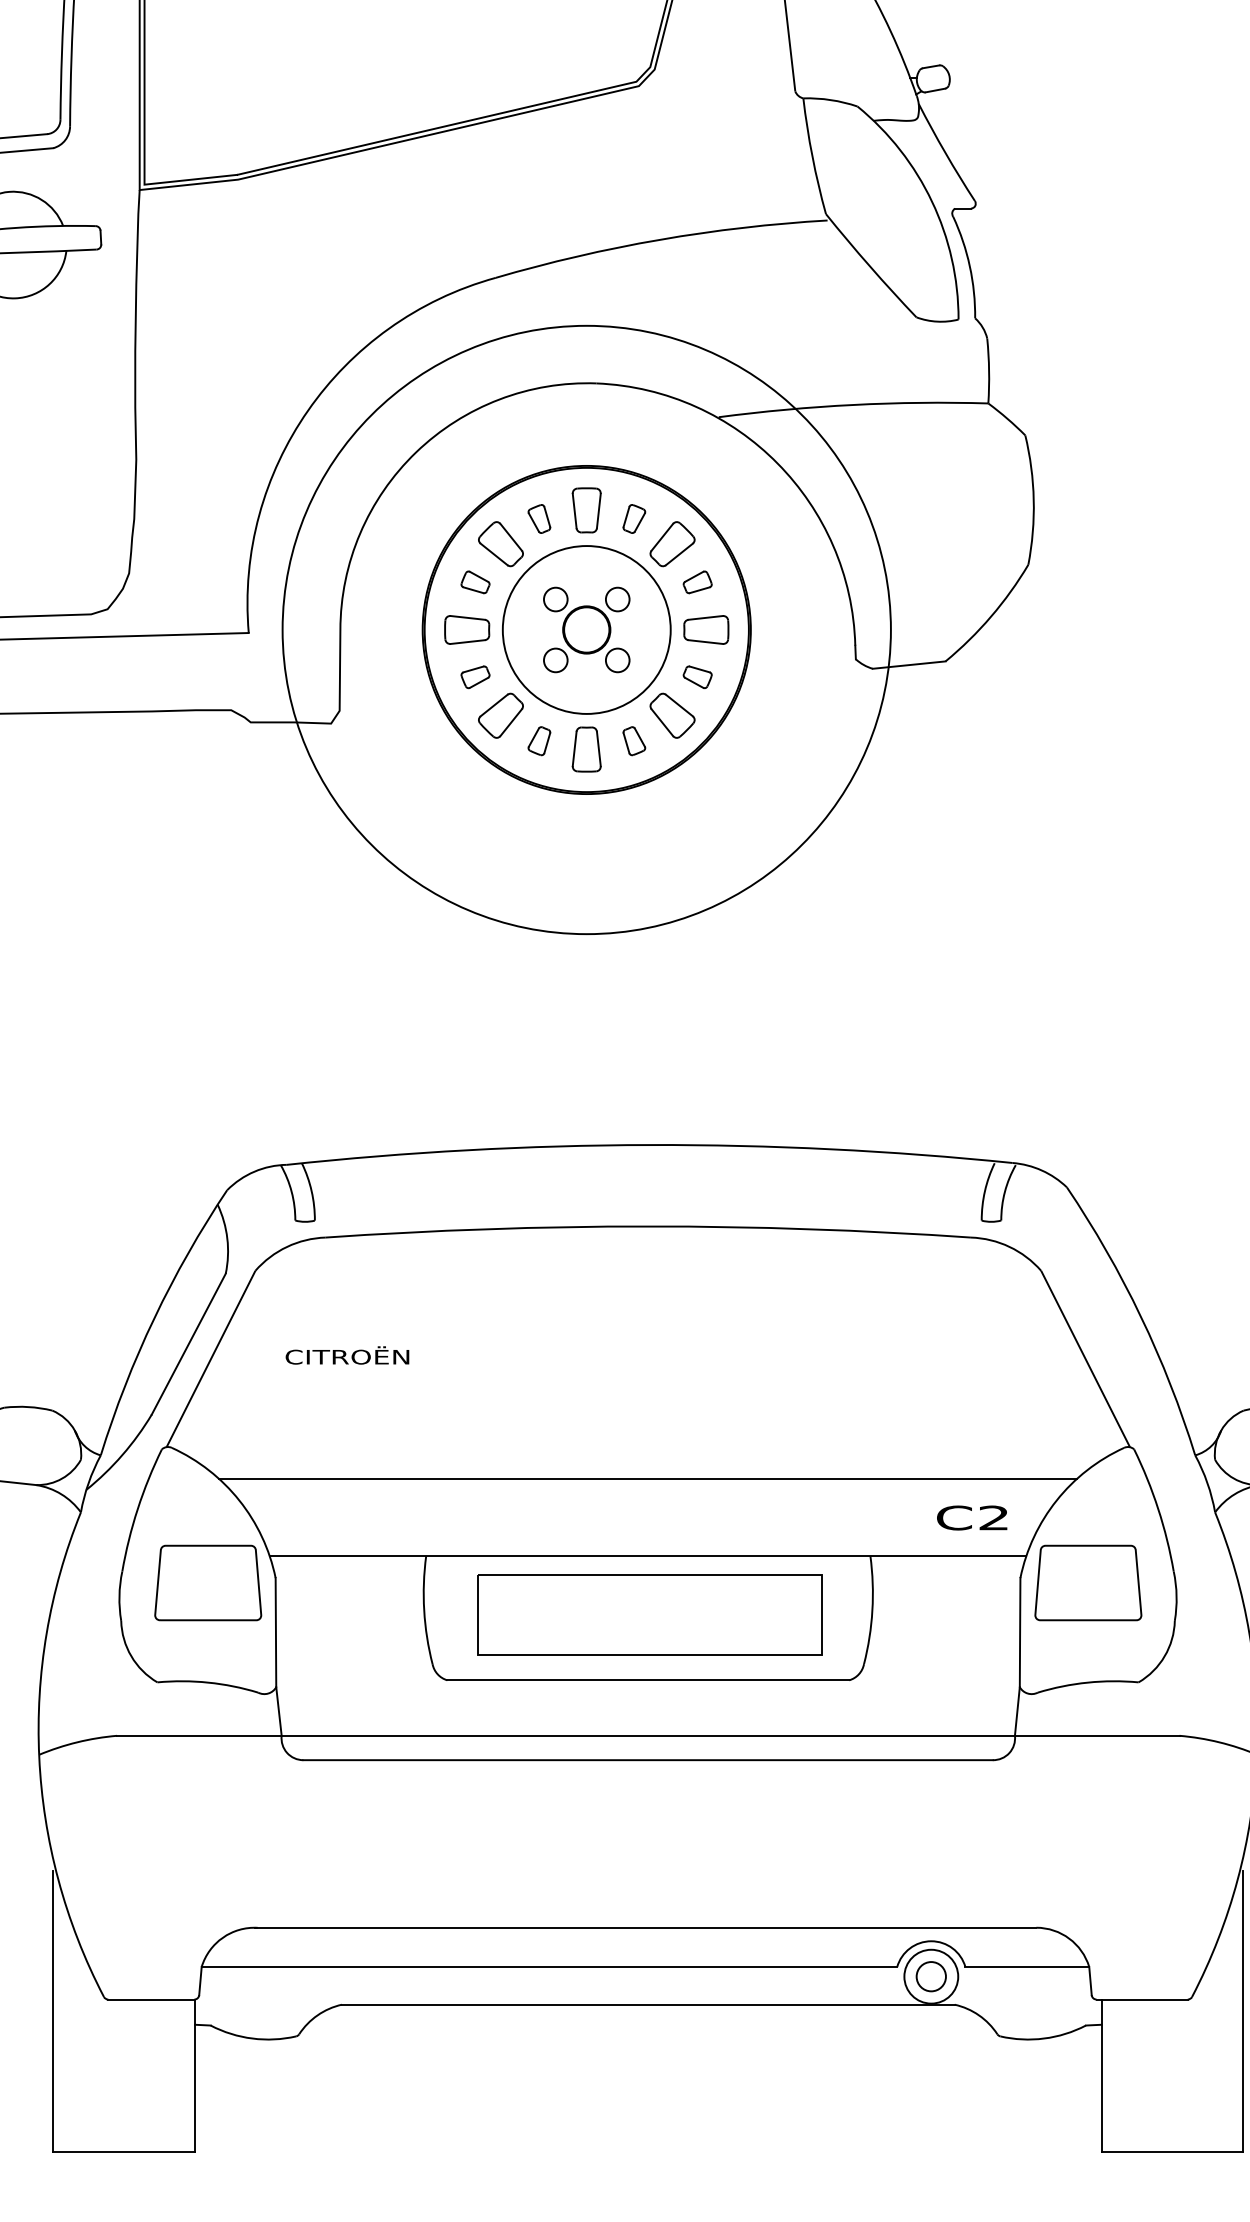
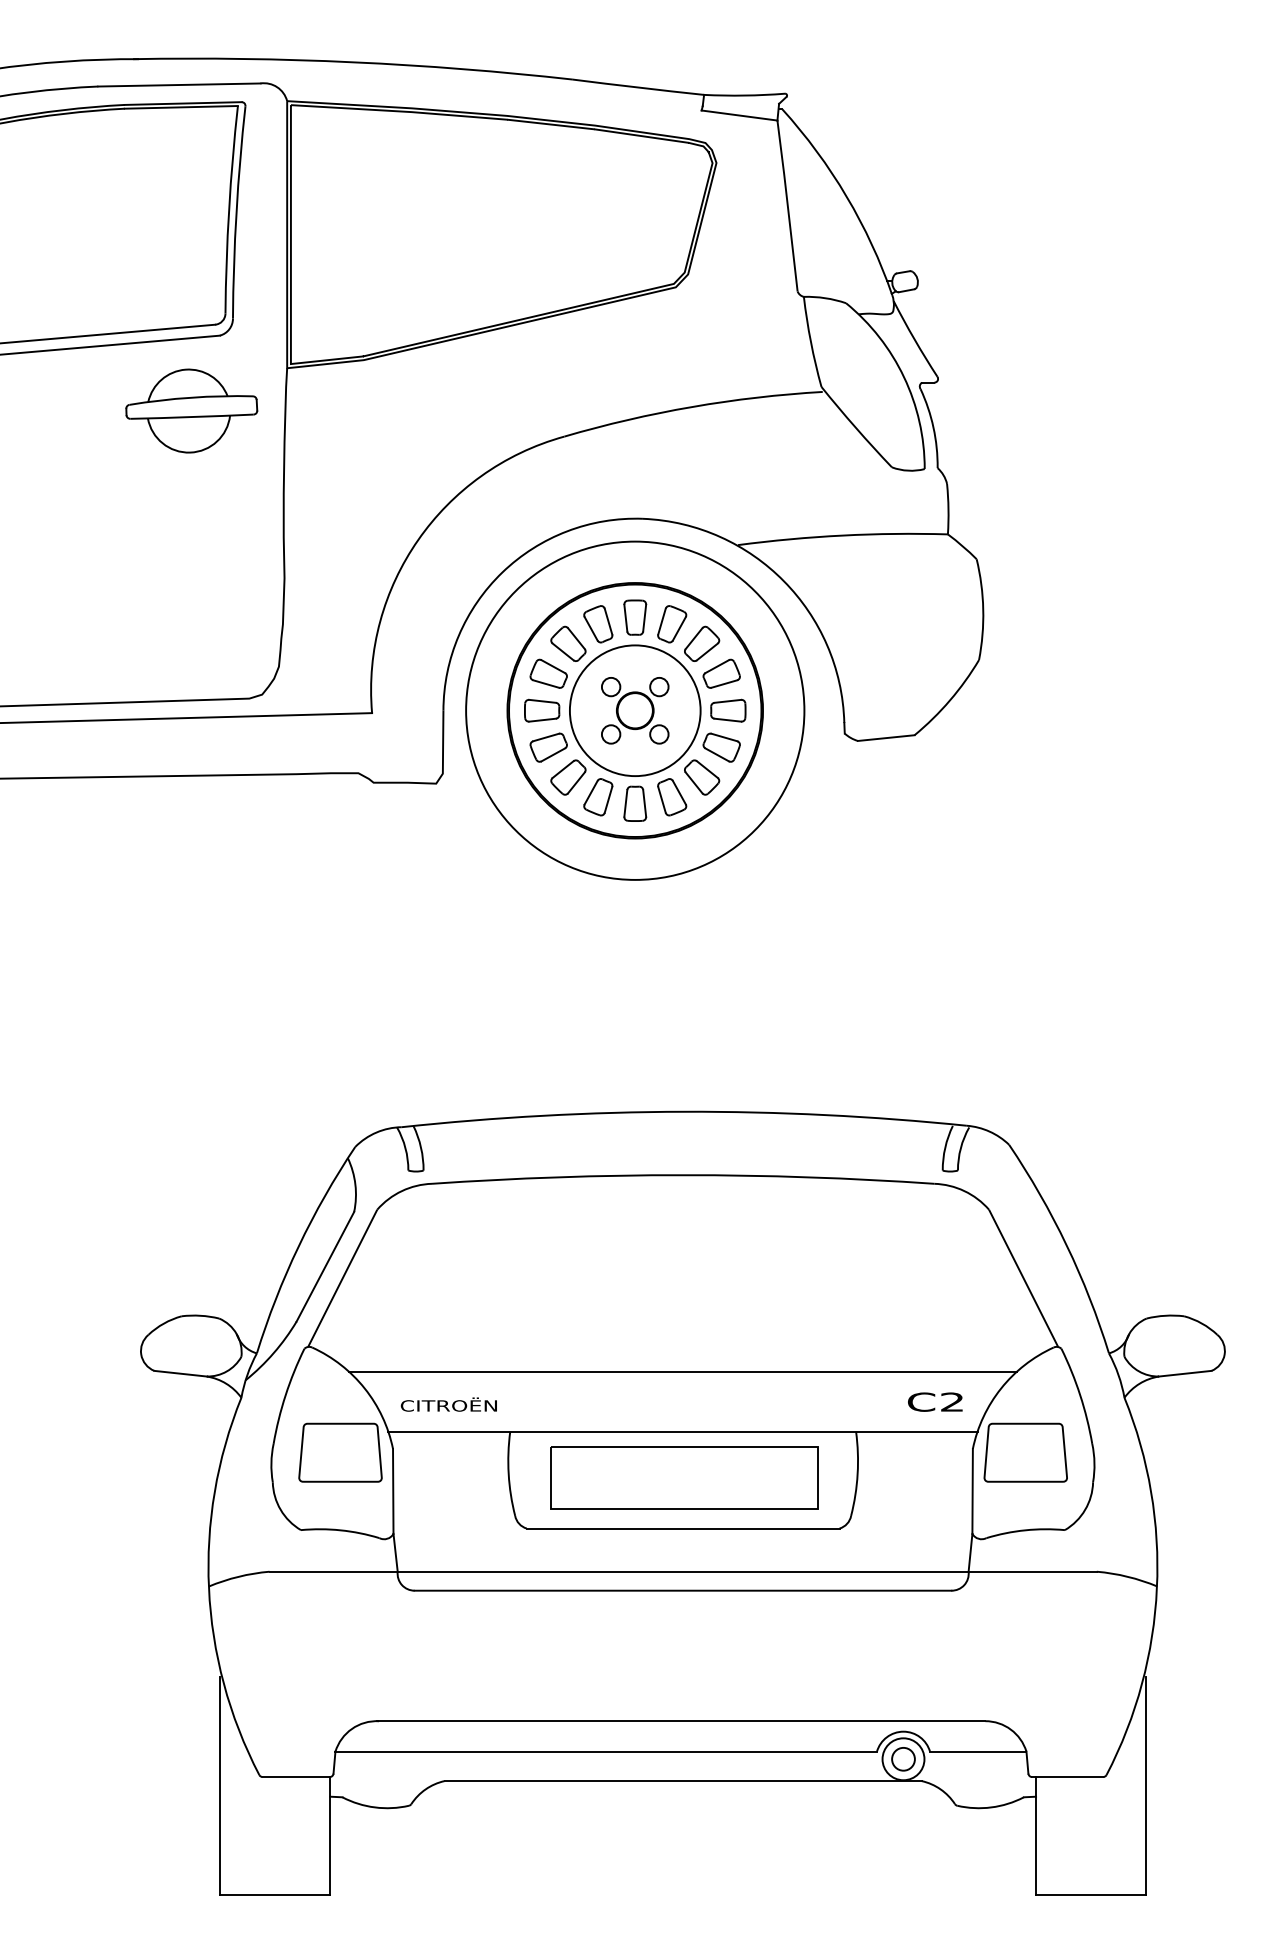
part: (539, 519) -> (598, 624), size x1.67
part: (634, 519) -> (672, 624), size x1.67
part: (475, 582) -> (548, 673), size x1.67
part: (697, 582) -> (721, 673), size x1.67
circle: (587, 629) -> (635, 710), size x0.71
part: (475, 677) -> (548, 747), size x1.67
part: (697, 677) -> (721, 747), size x1.67
part: (539, 741) -> (598, 797), size x1.67
part: (634, 741) -> (672, 797), size x1.67
text: (346, 1355) -> (448, 1404), moved

